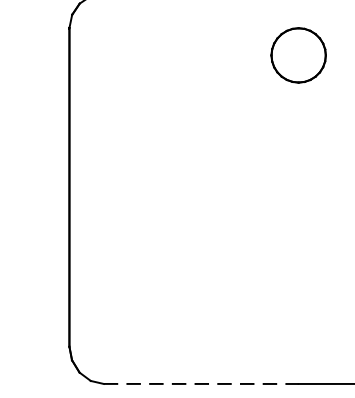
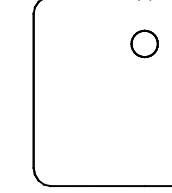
part: (298, 54) -> (144, 43), moved
line: (201, 384) -> (97, 186), dashed -> solid

